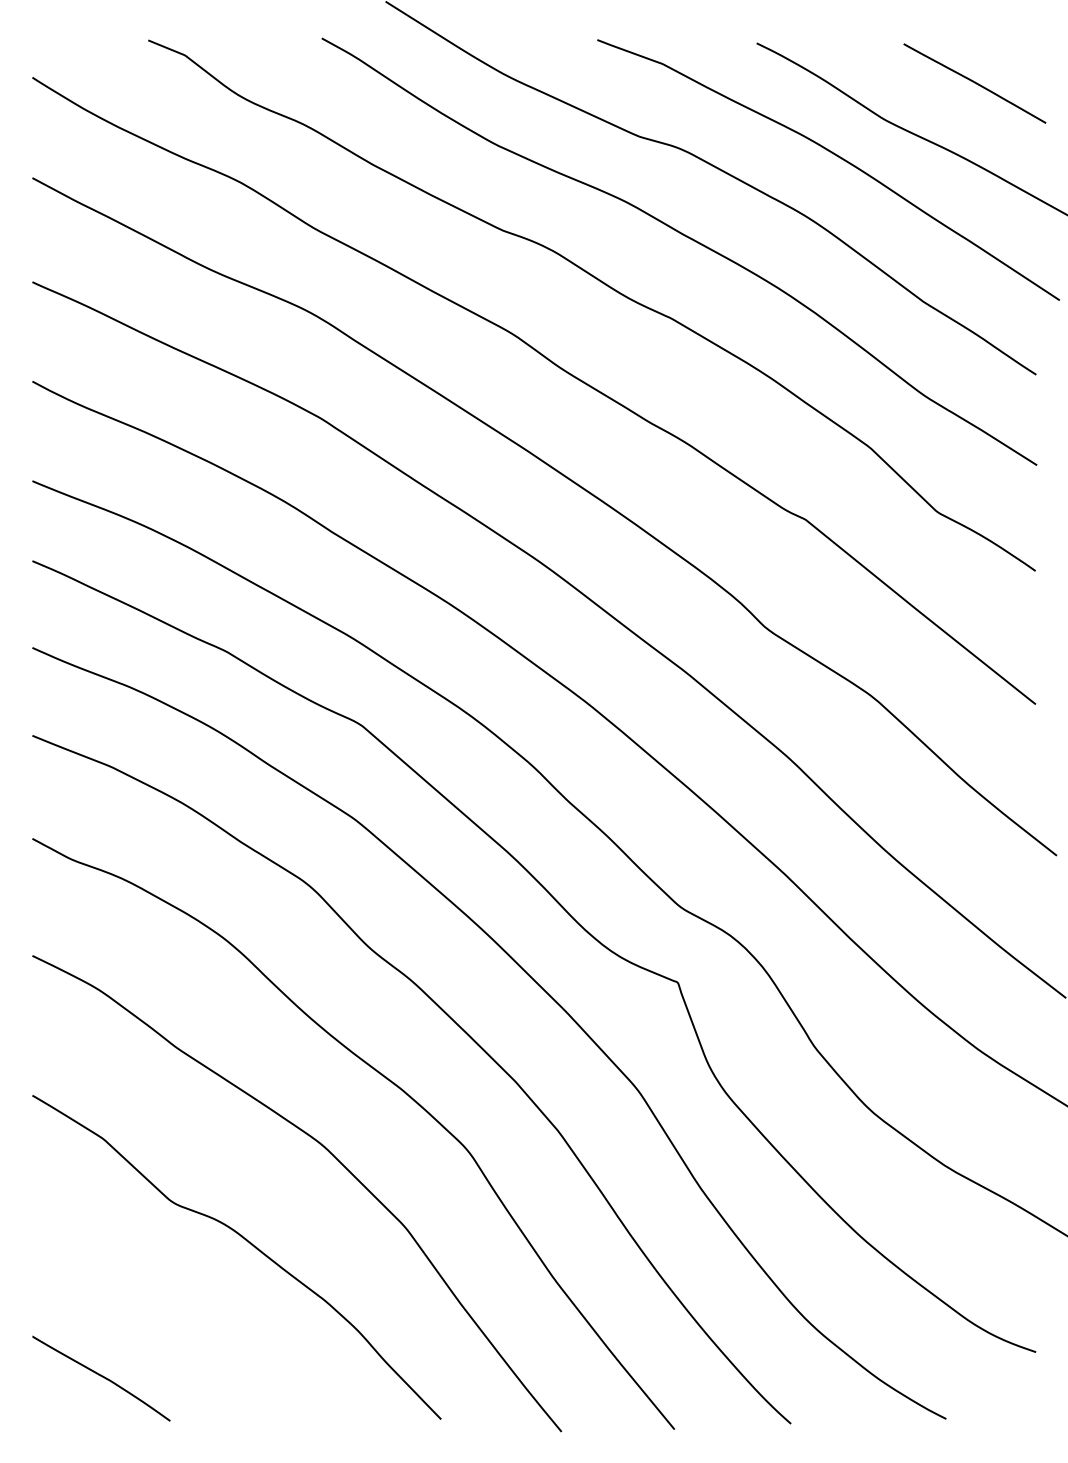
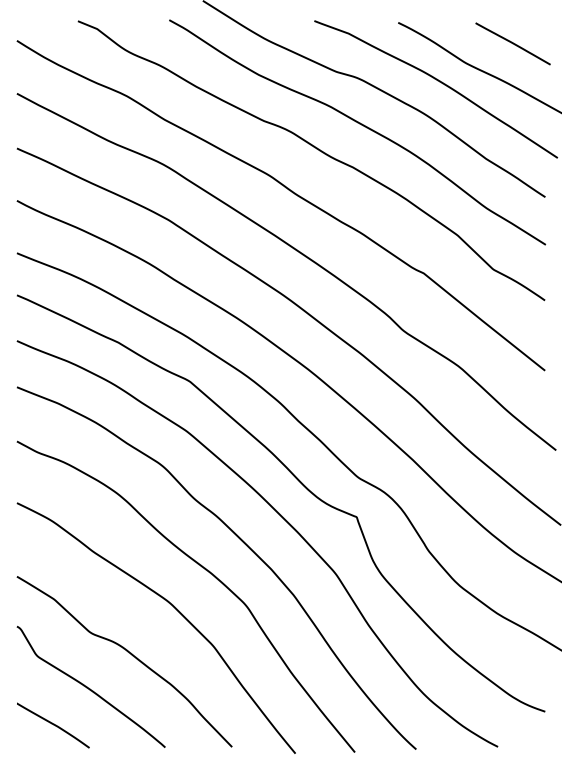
curve: (172, 1308) -> (90, 688), added

